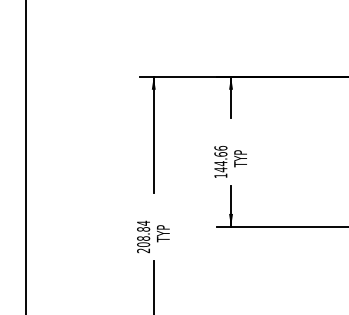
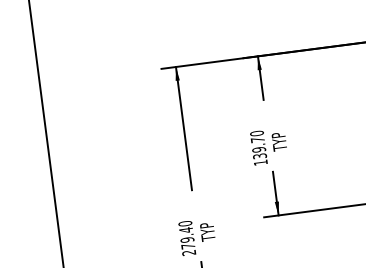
text: (220, 158) -> (258, 144), 144.66 -> 139.70
text: (143, 233) -> (186, 234), 208.84 -> 279.40

